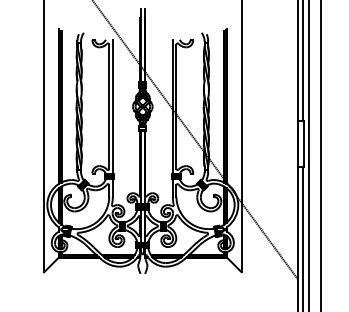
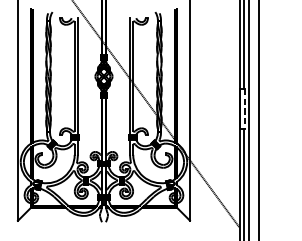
line: (304, 144) -> (244, 109), solid -> dashed

